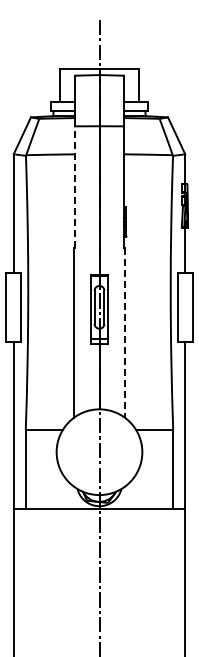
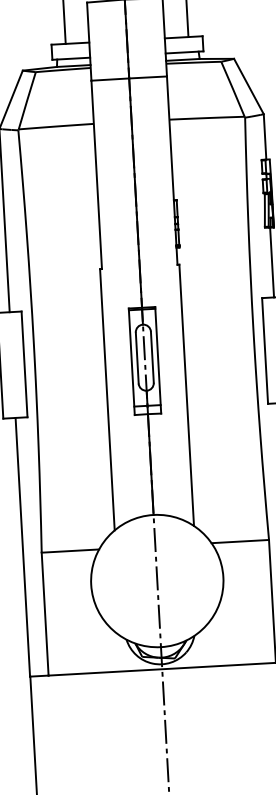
line: (75, 186) -> (97, 173), dashed -> solid
line: (125, 333) -> (187, 395), dashed -> solid

